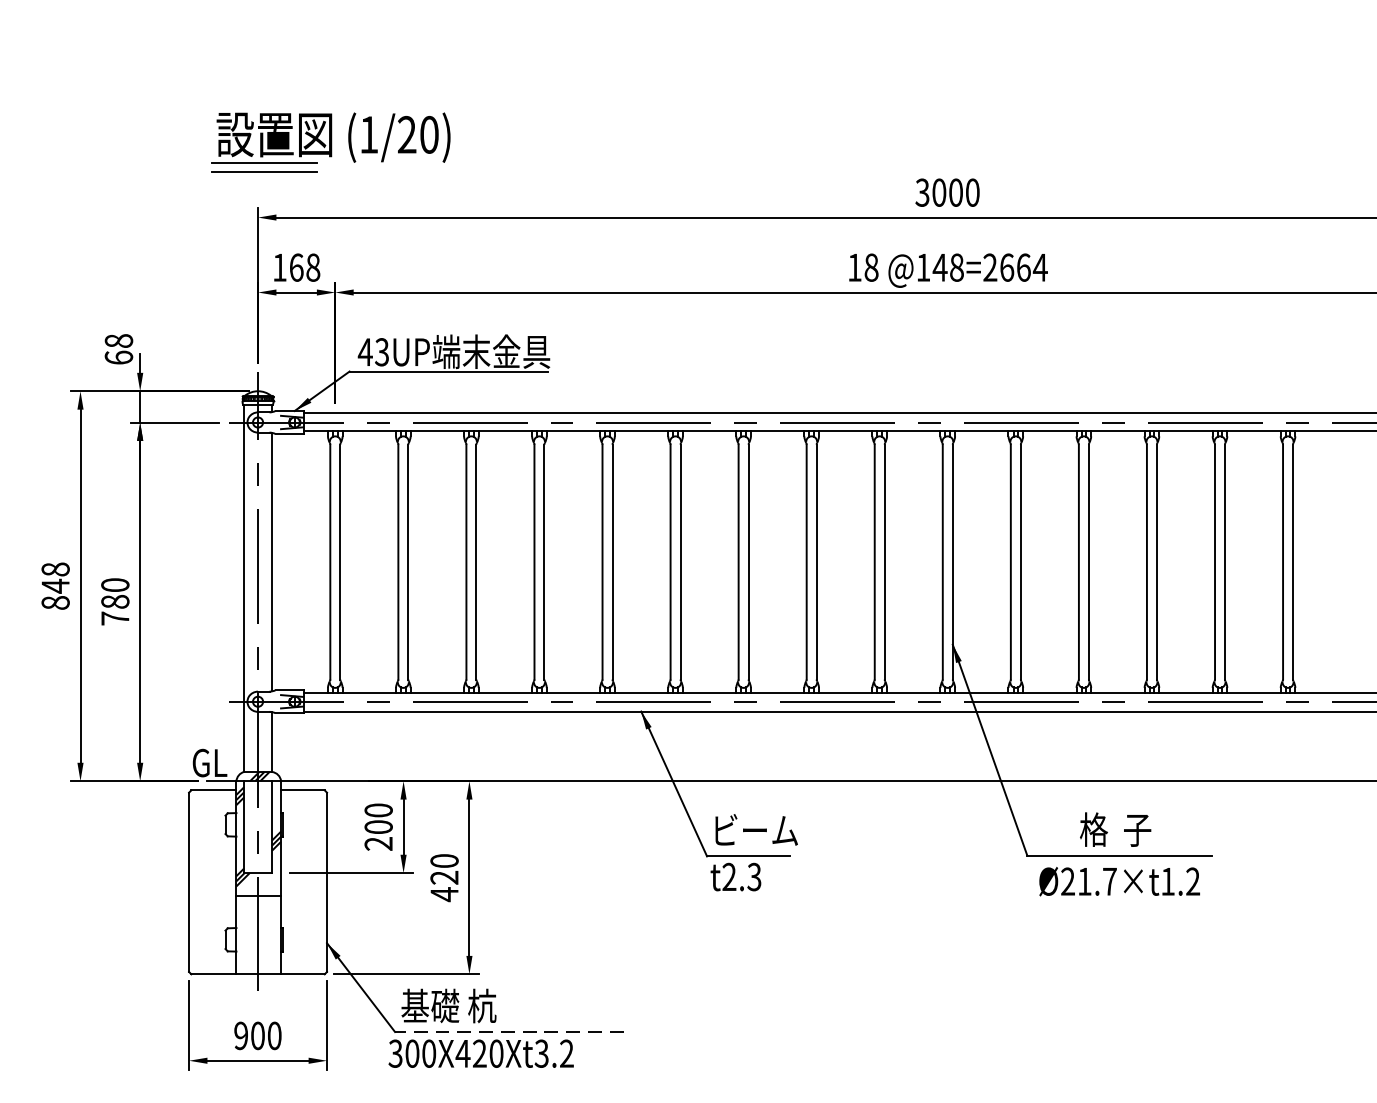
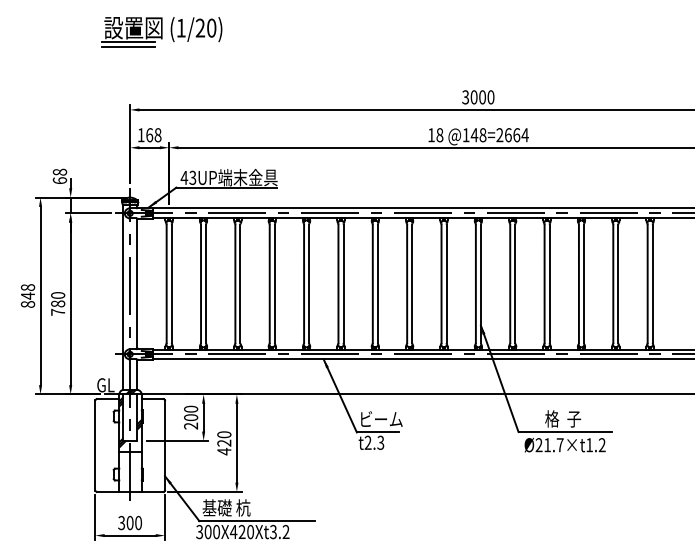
part: (329, 143) -> (161, 32), moved
line: (510, 1032) -> (257, 521), dashed -> solid
text: (240, 1036) -> (121, 523), 900 -> 300

